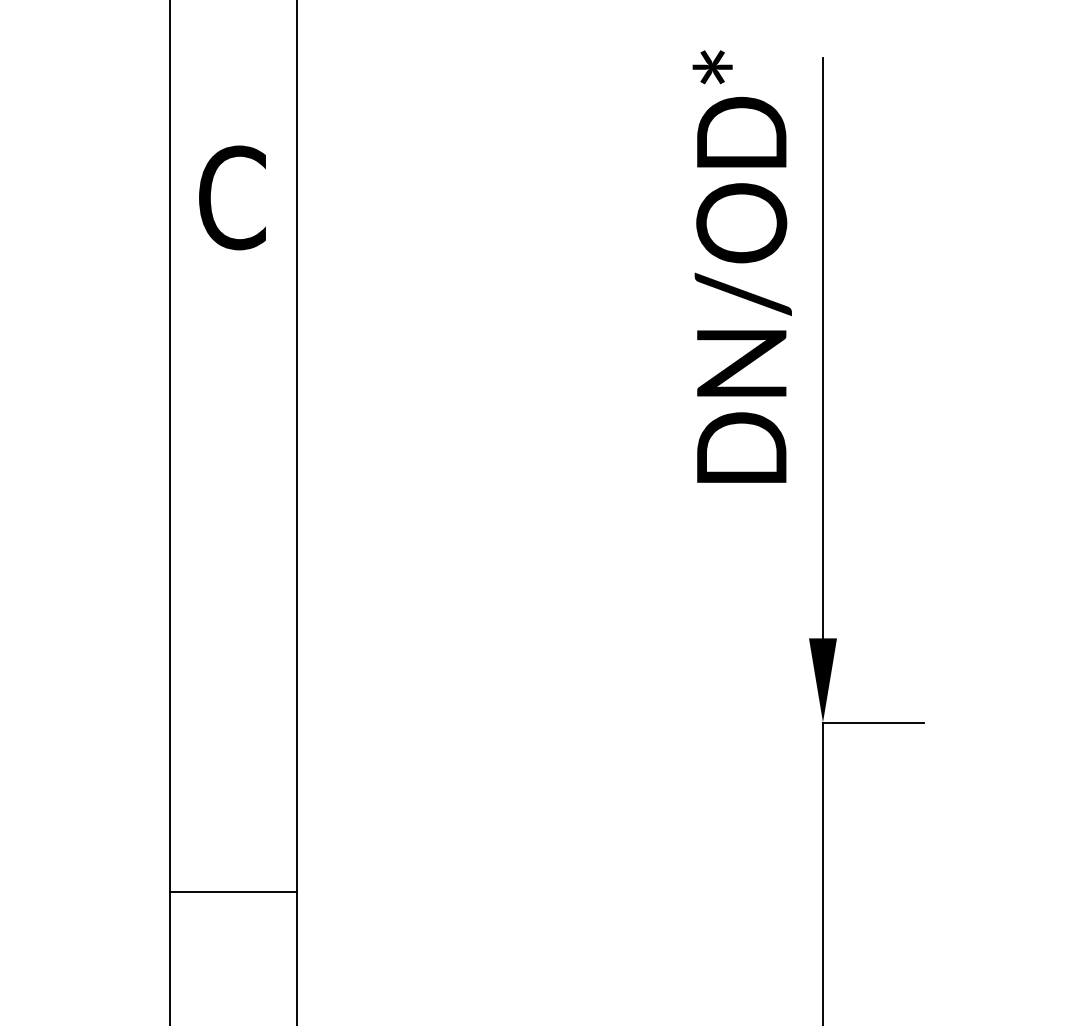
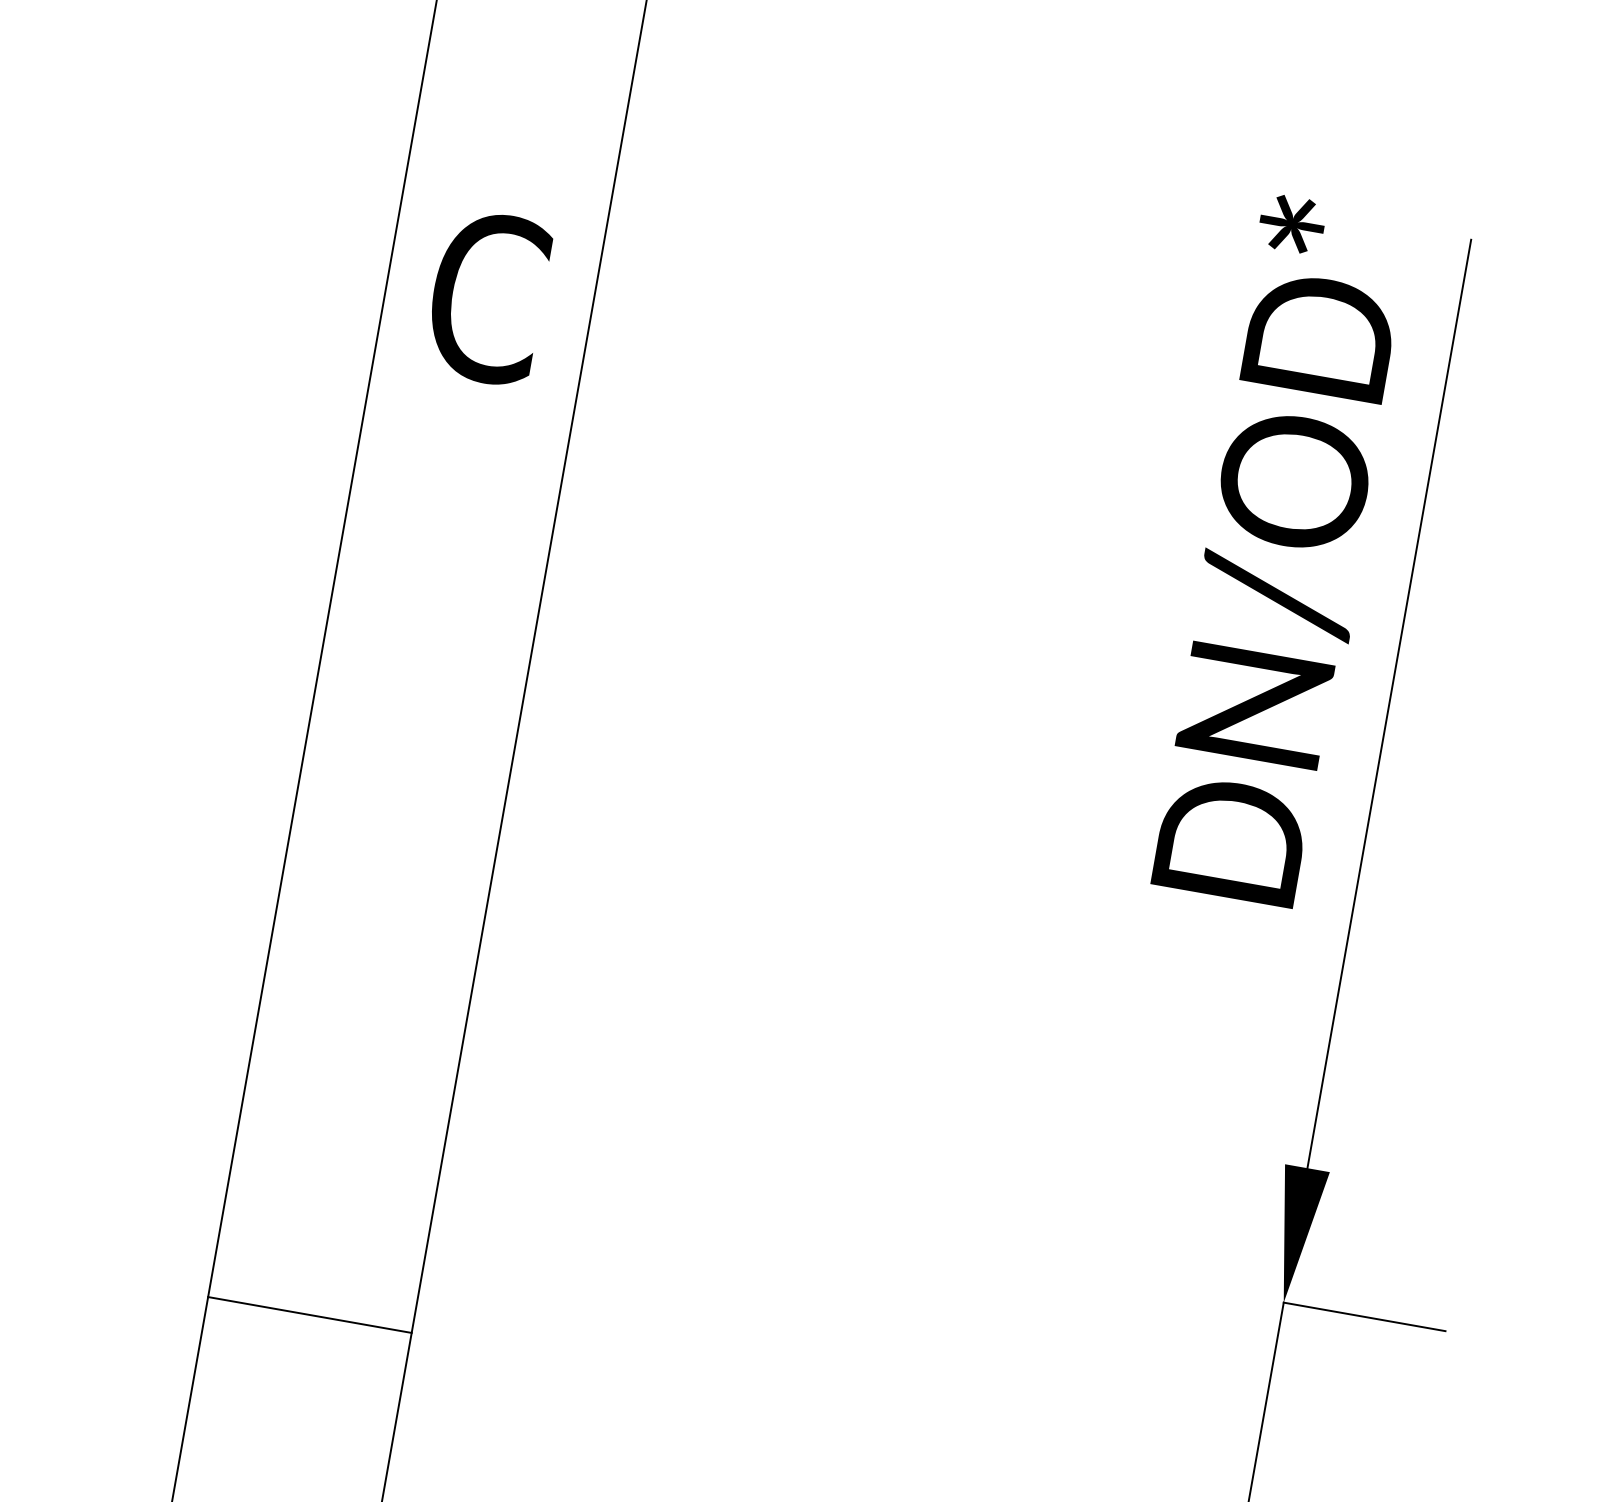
line: (233, 892) -> (309, 1315), moved

